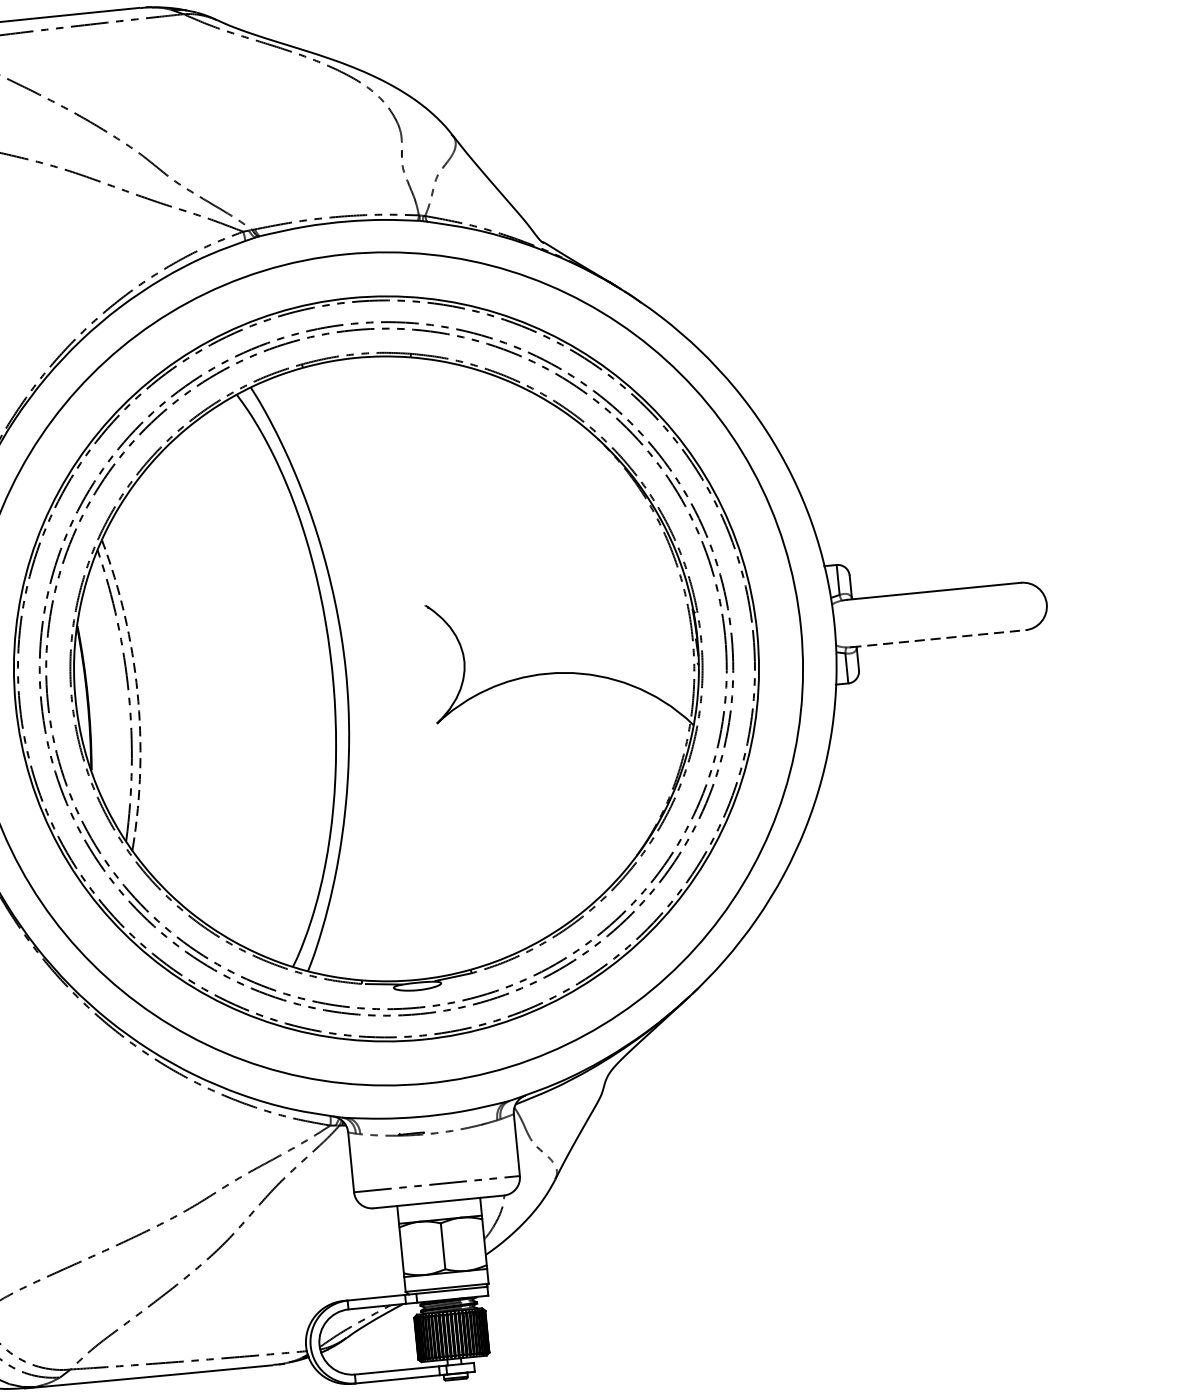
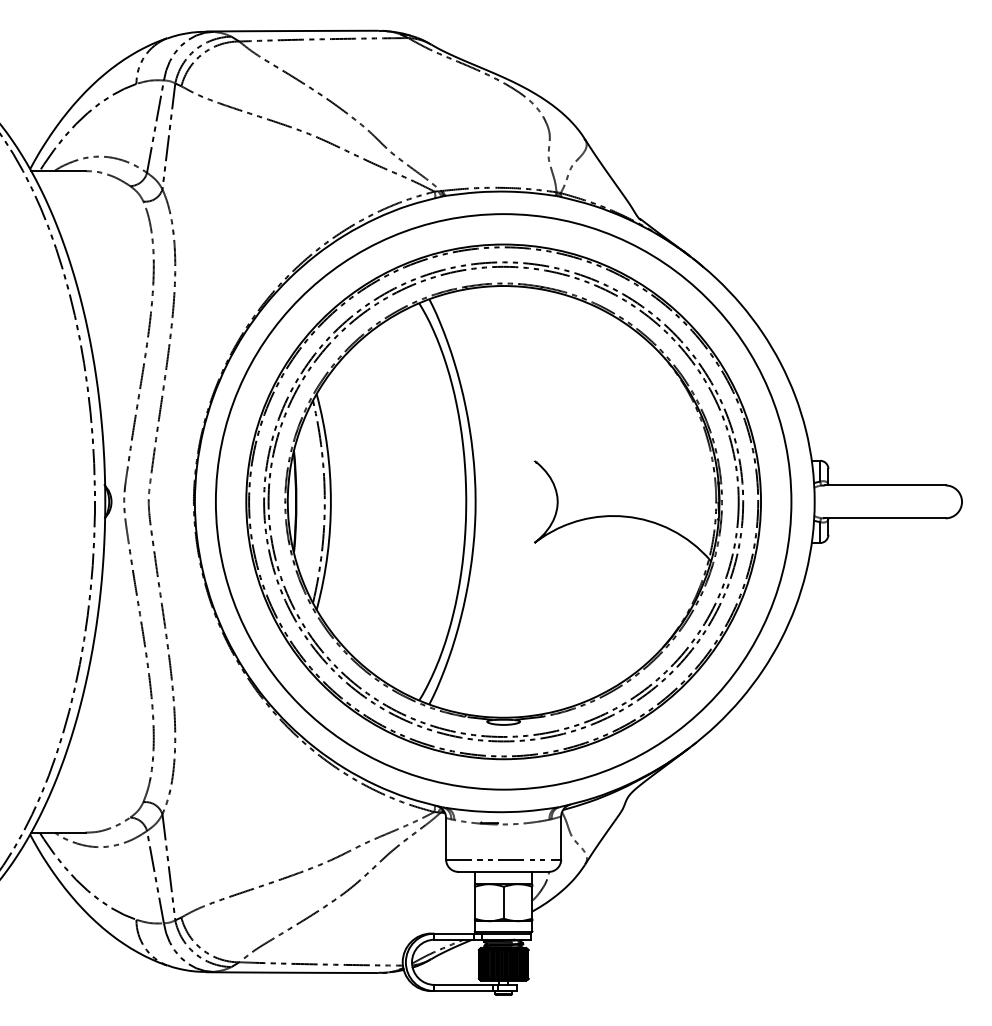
line: (938, 638) -> (885, 518), dashed -> solid
arc: (136, 691) -> (330, 500), dashed -> solid

